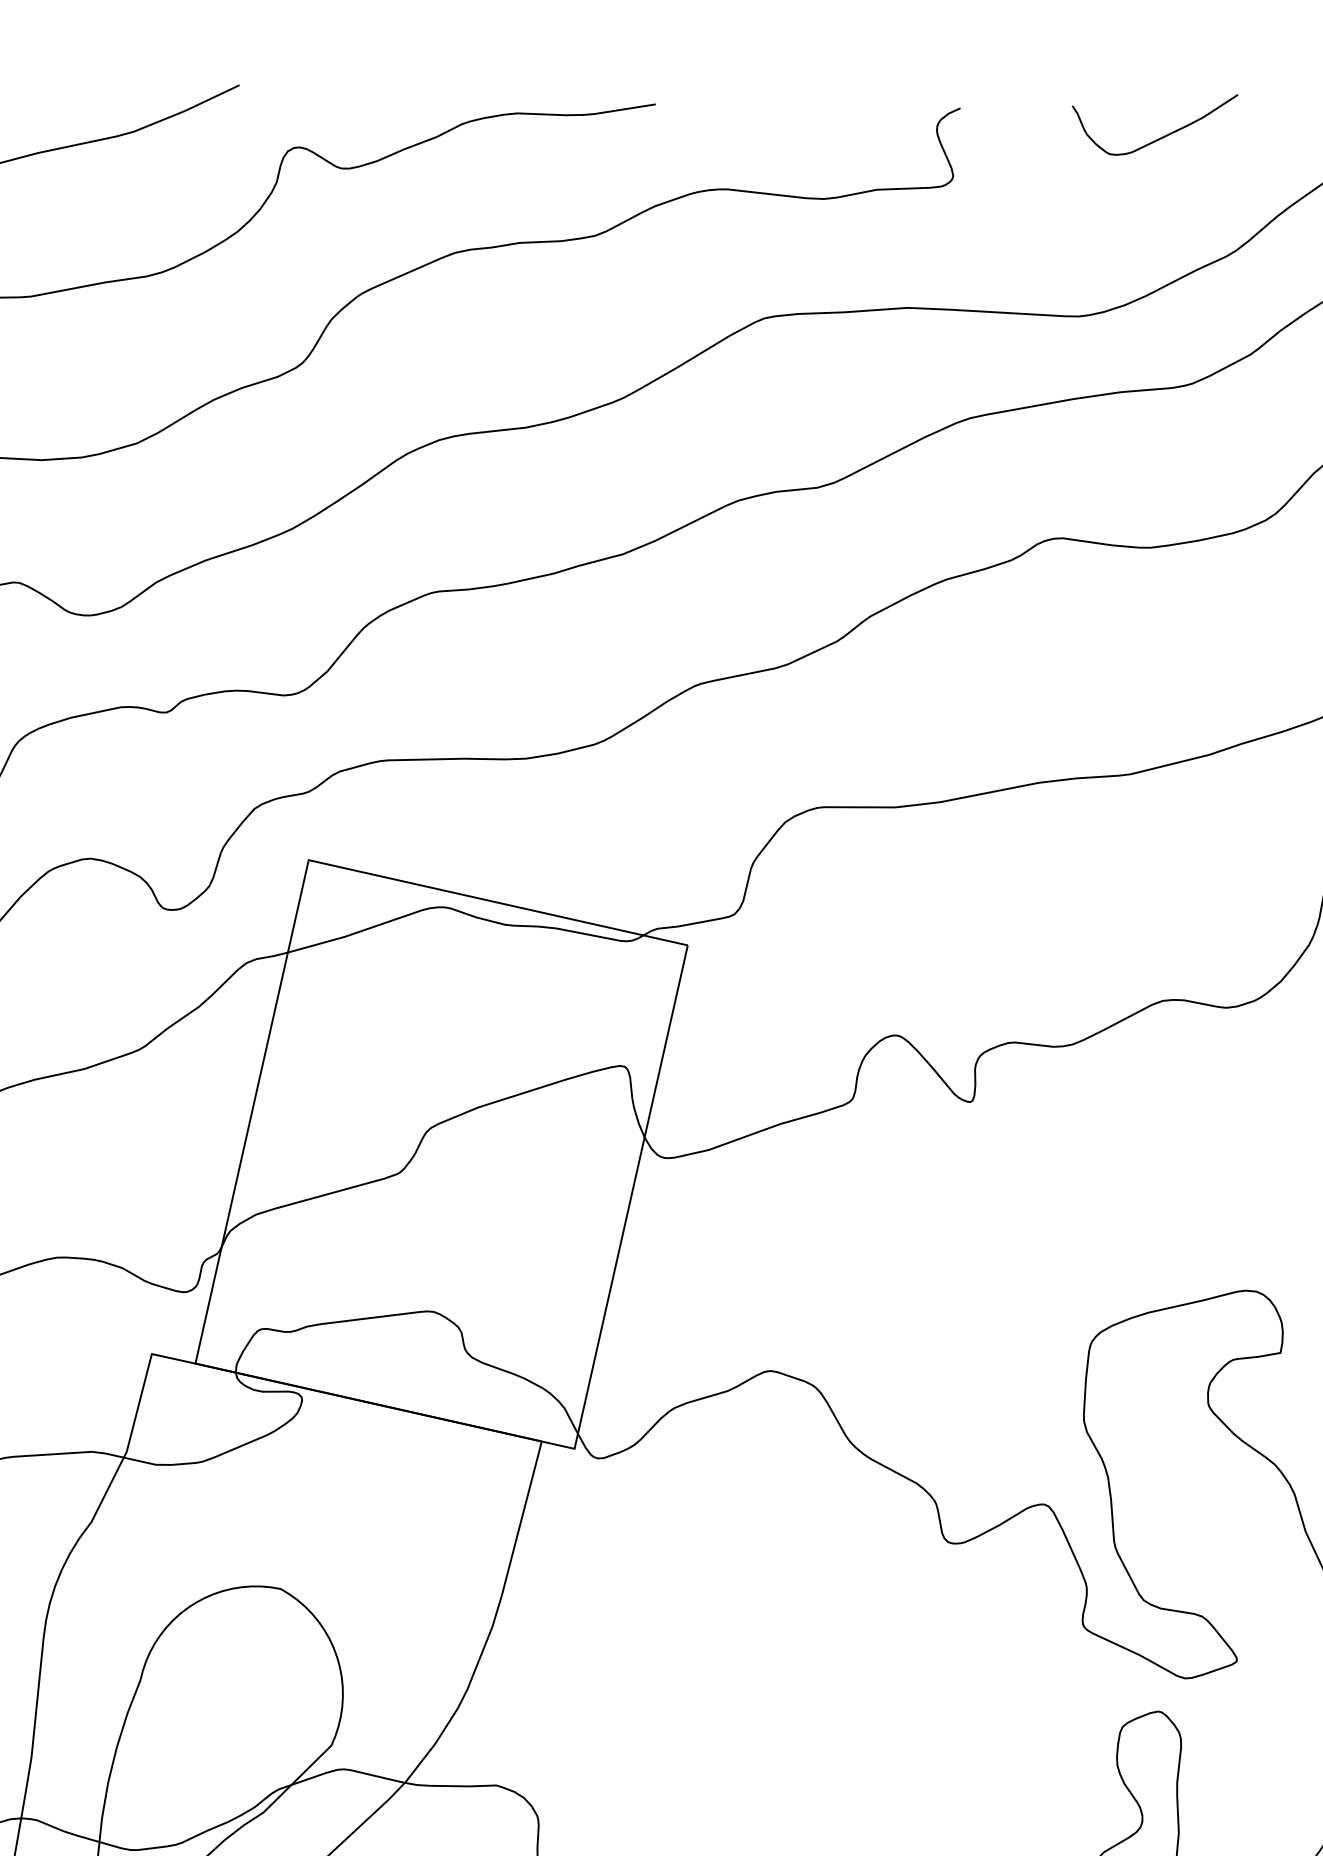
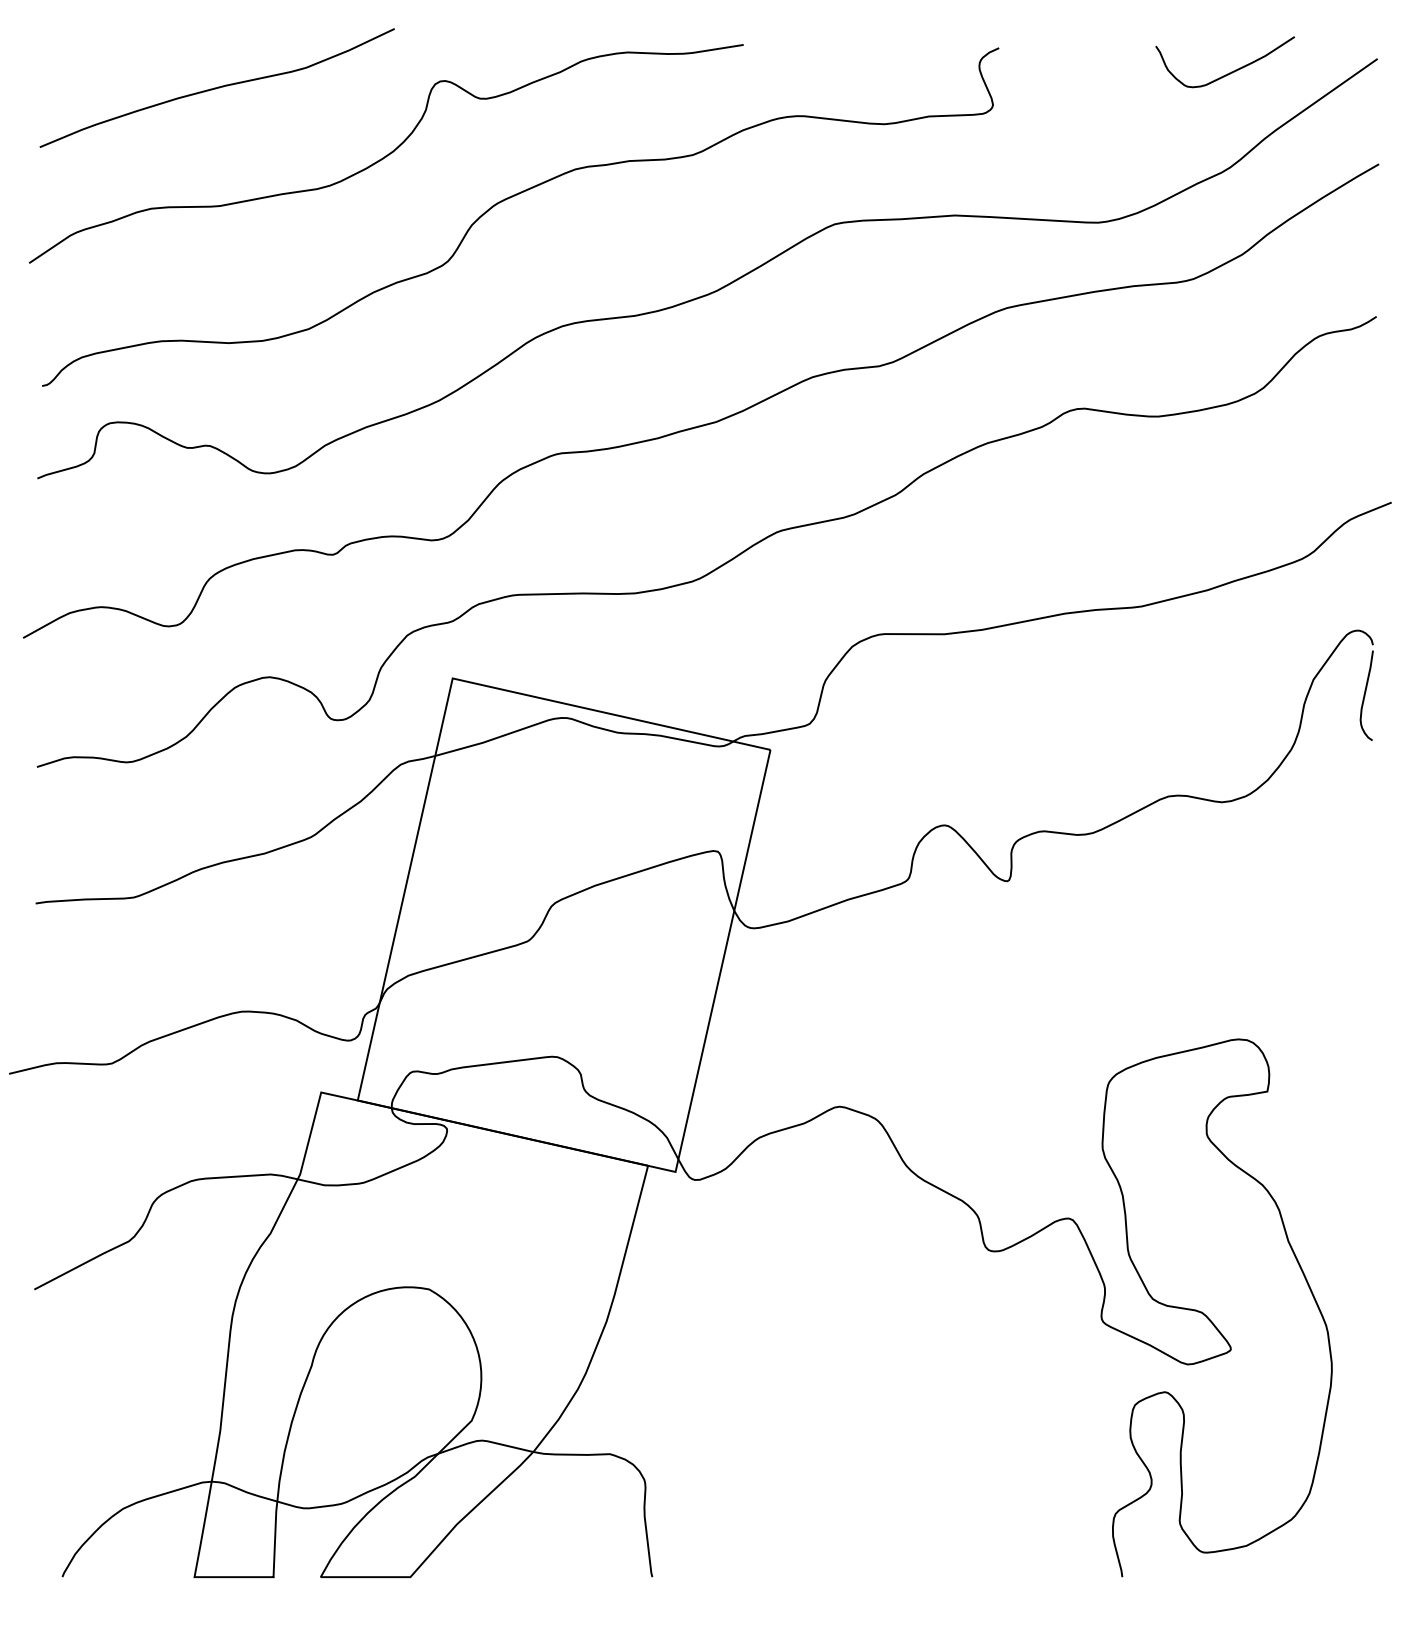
curve: (1160, 137) -> (1229, 72), moved

